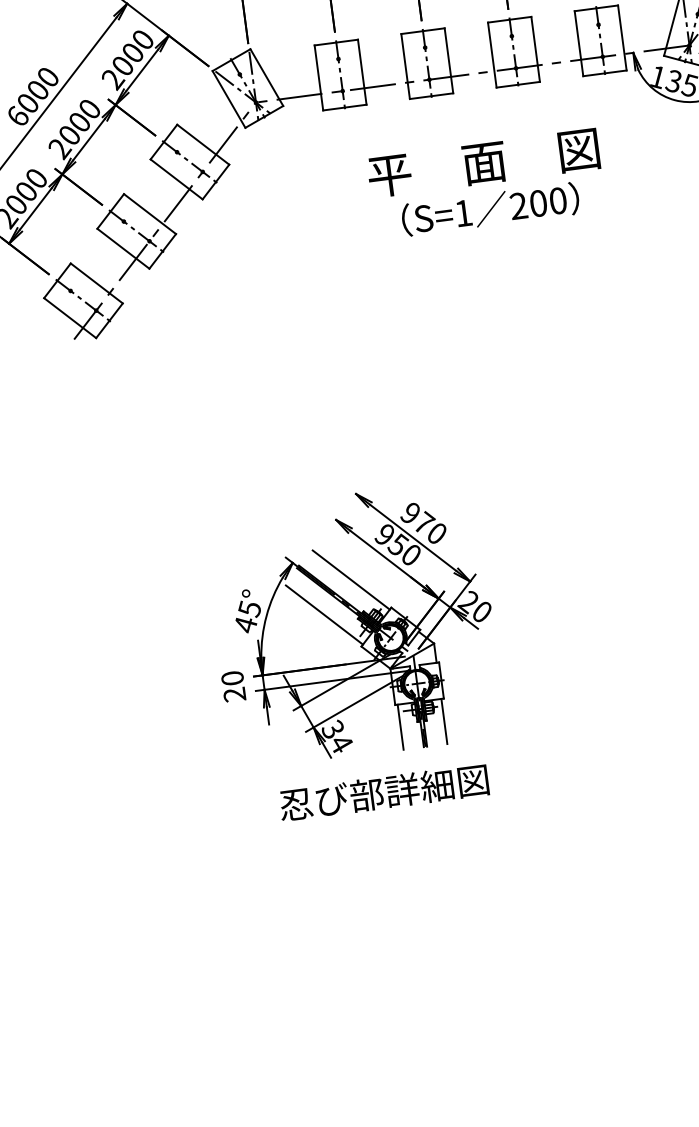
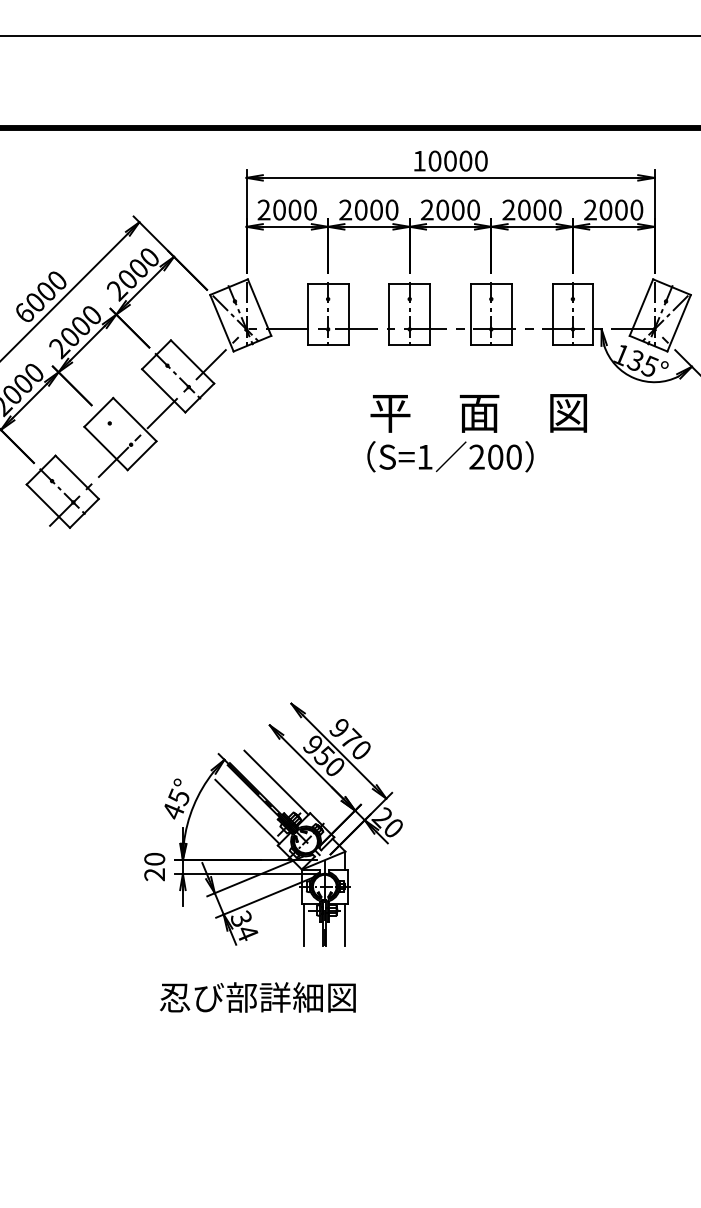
text: (483, 163) -> (478, 413), moved
line: (136, 231) -> (120, 434), removed
text: (383, 792) -> (257, 997), moved

